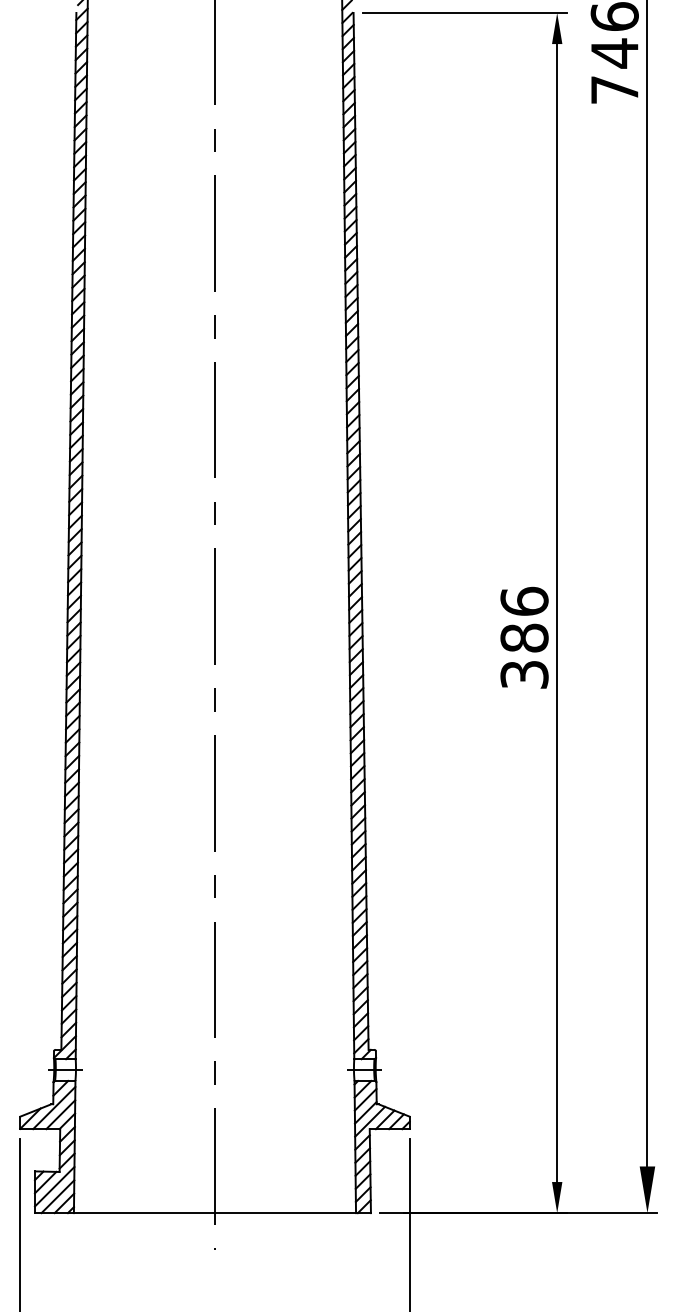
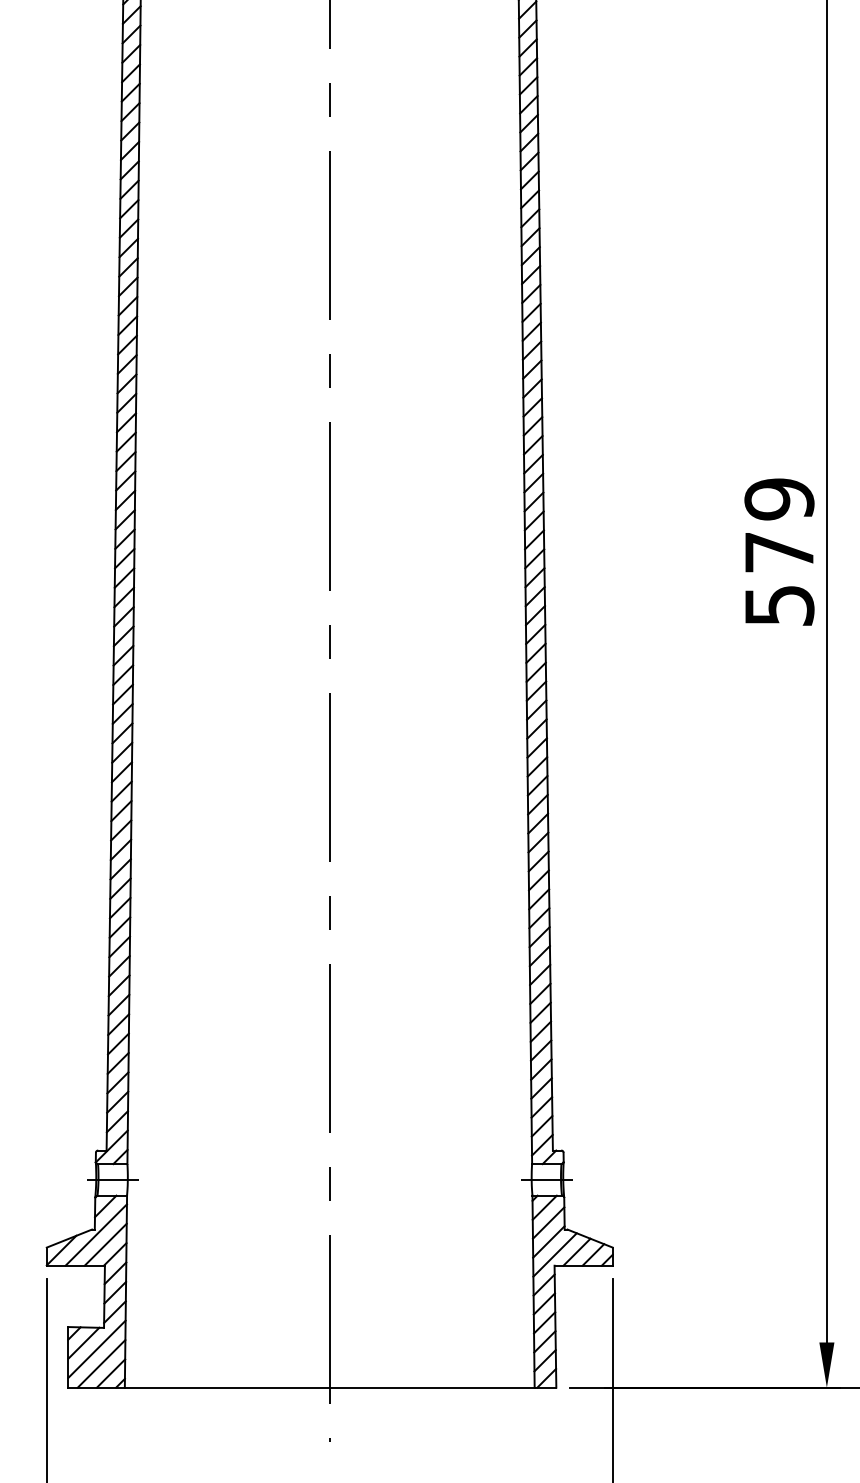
text: (524, 637) -> (779, 551), 386 -> 579

